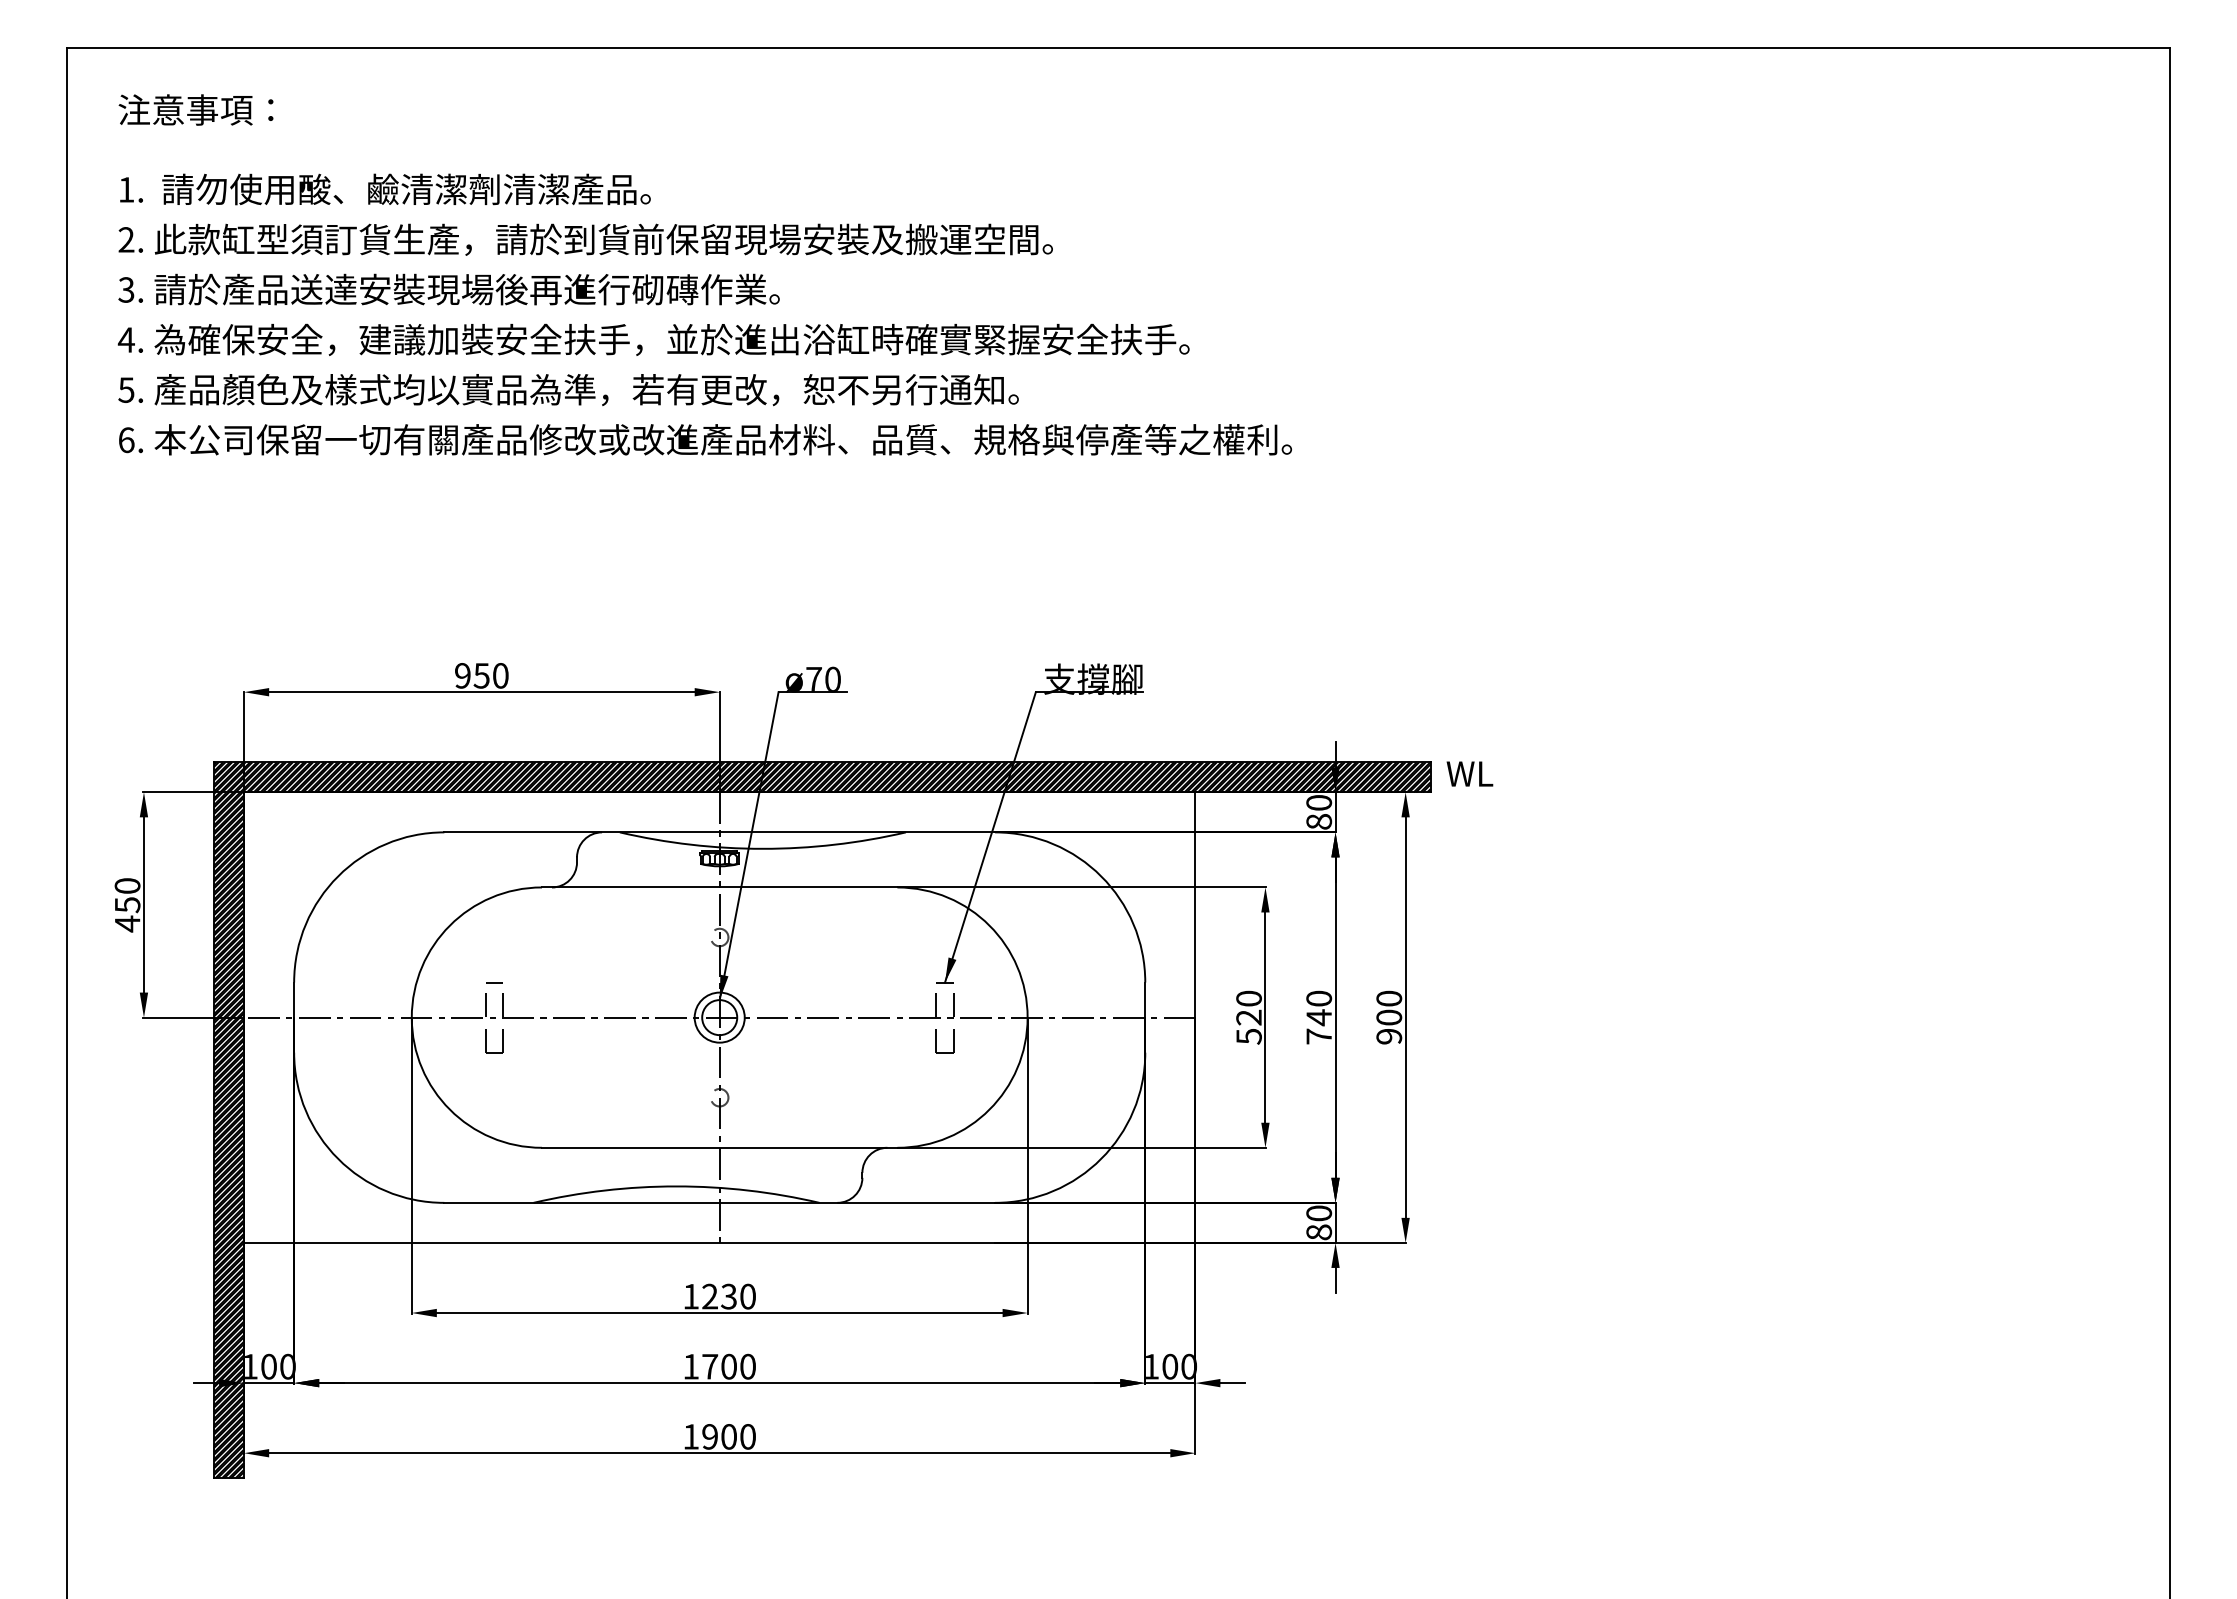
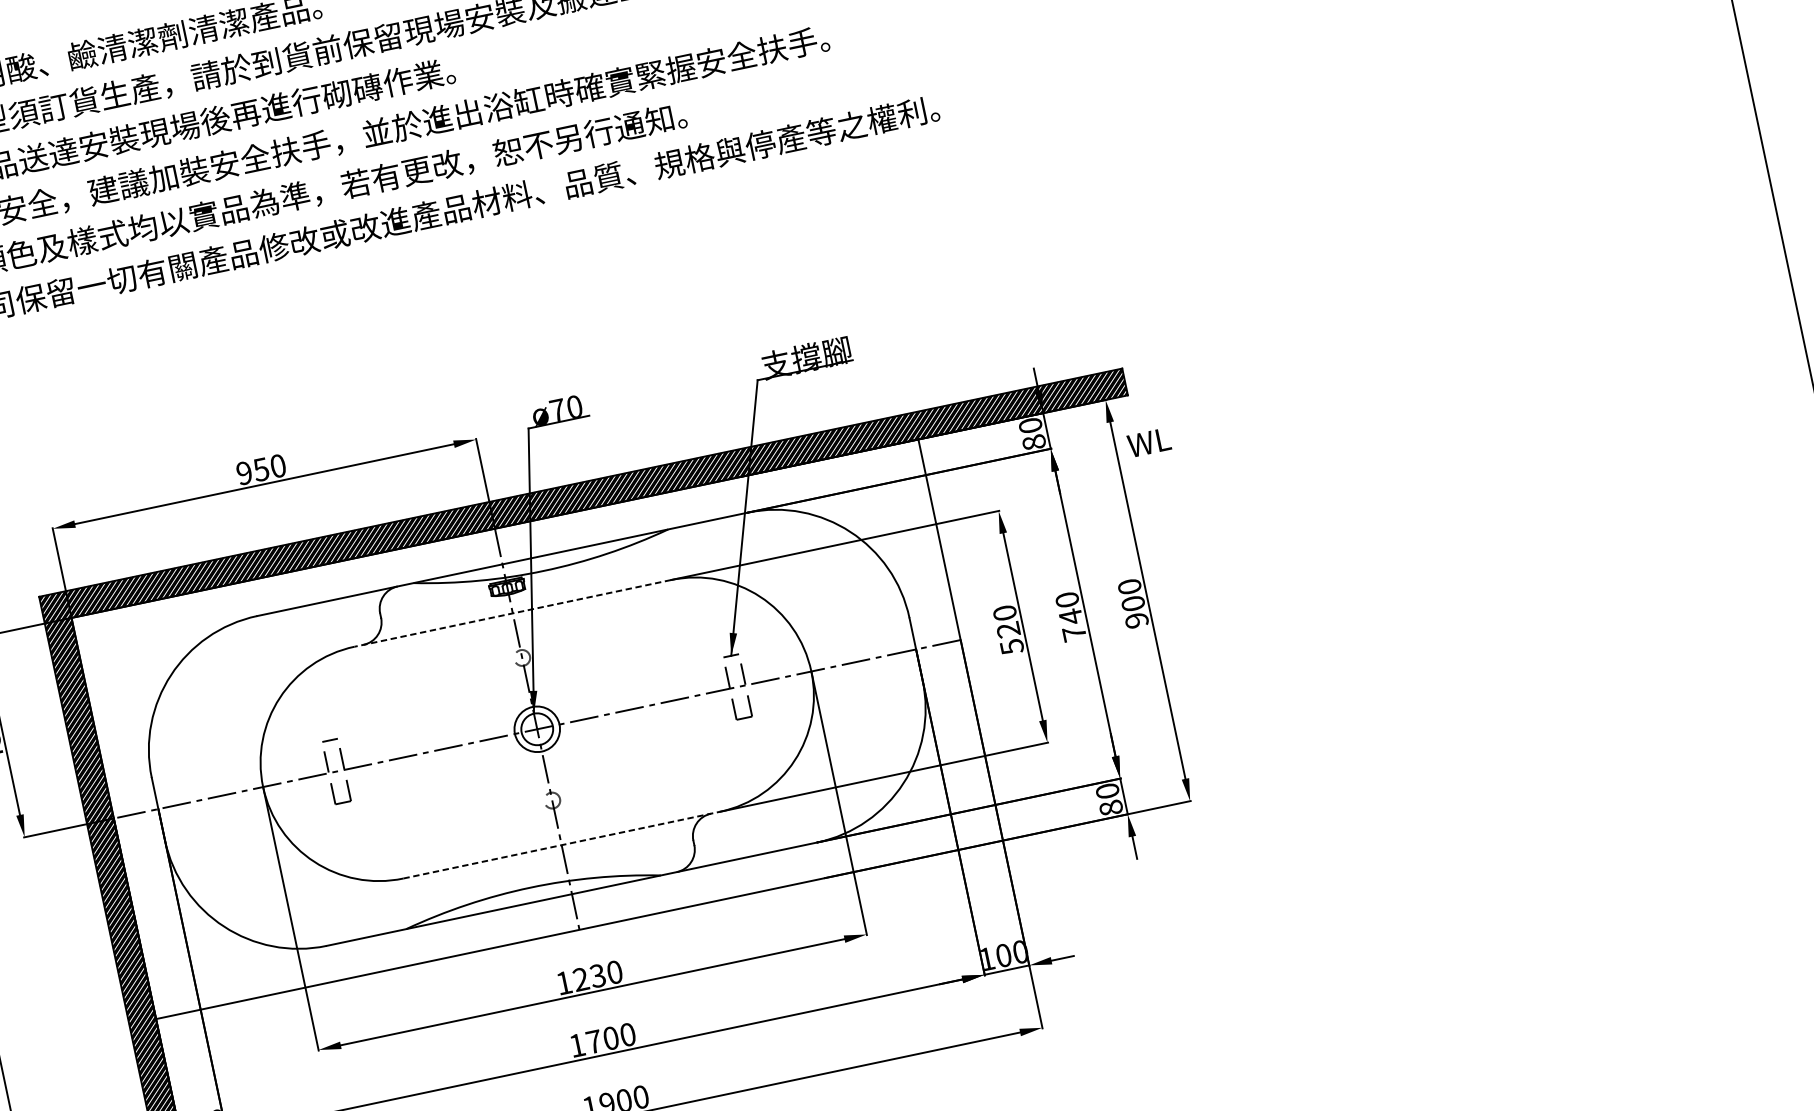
text: (1469, 773) -> (1148, 442), moved
line: (719, 887) -> (512, 613), solid -> dashed
line: (719, 1147) -> (561, 844), solid -> dashed

